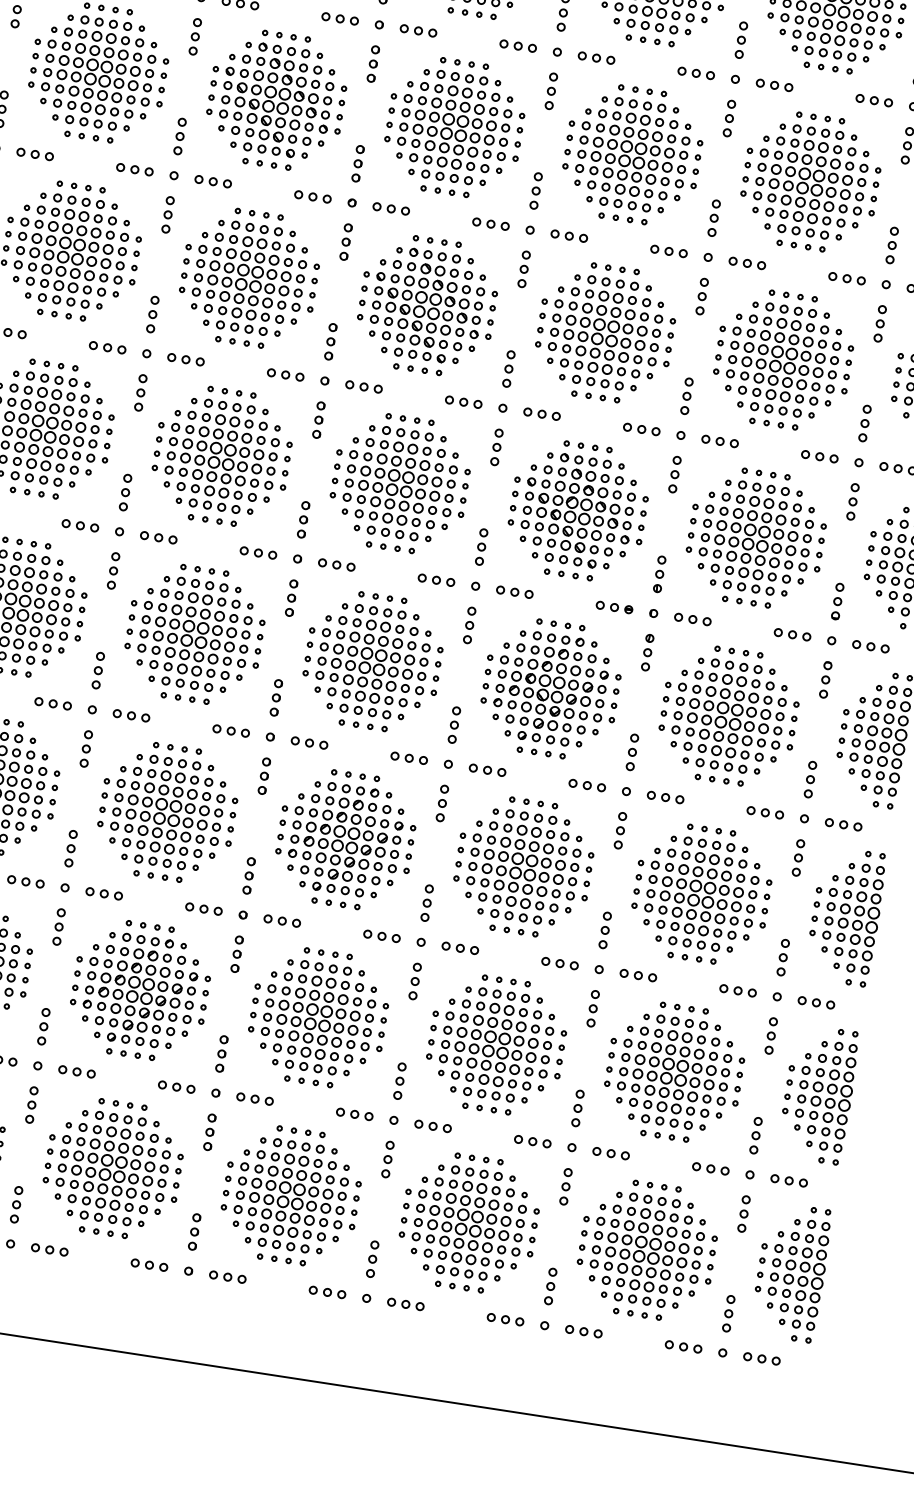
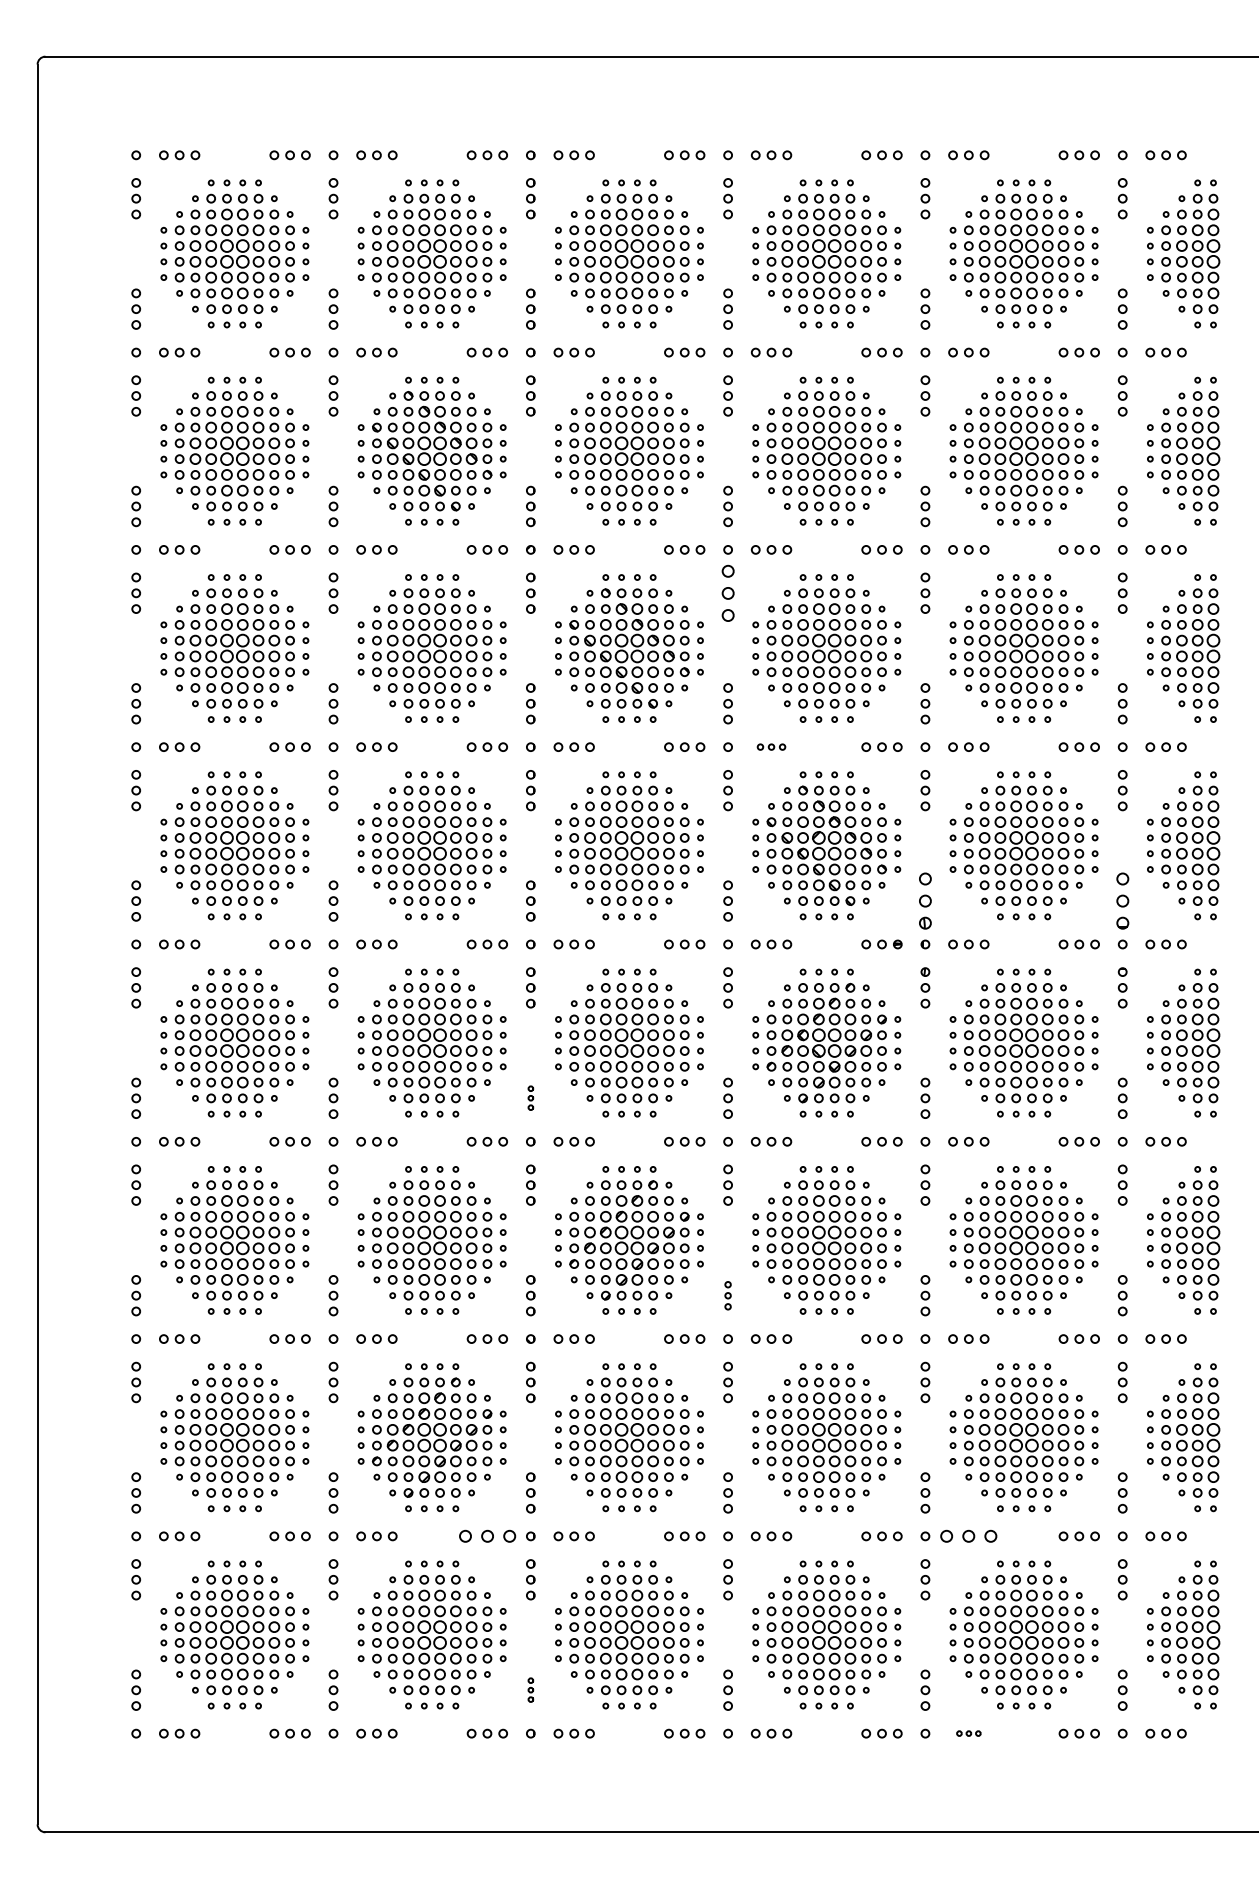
part: (523, 268) -> (727, 592), size x1.4
part: (542, 413) -> (771, 746), size x0.7
part: (659, 573) -> (925, 900), size x1.4
part: (837, 601) -> (1122, 900), size x1.4
part: (276, 697) -> (530, 1097), size x0.6
part: (426, 902) -> (727, 1295), size x0.7
part: (175, 1087) -> (486, 1536), size x1.4
part: (610, 1153) -> (968, 1536), size x1.4
part: (194, 1231) -> (530, 1689), size x0.6
part: (583, 1331) -> (968, 1733), size x0.6

